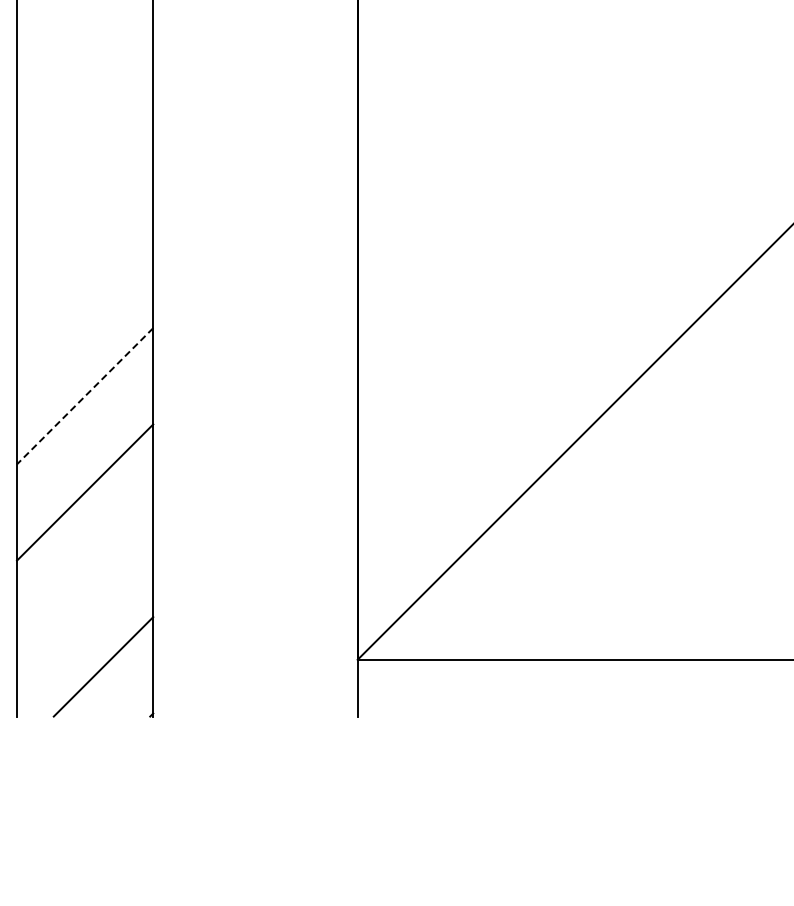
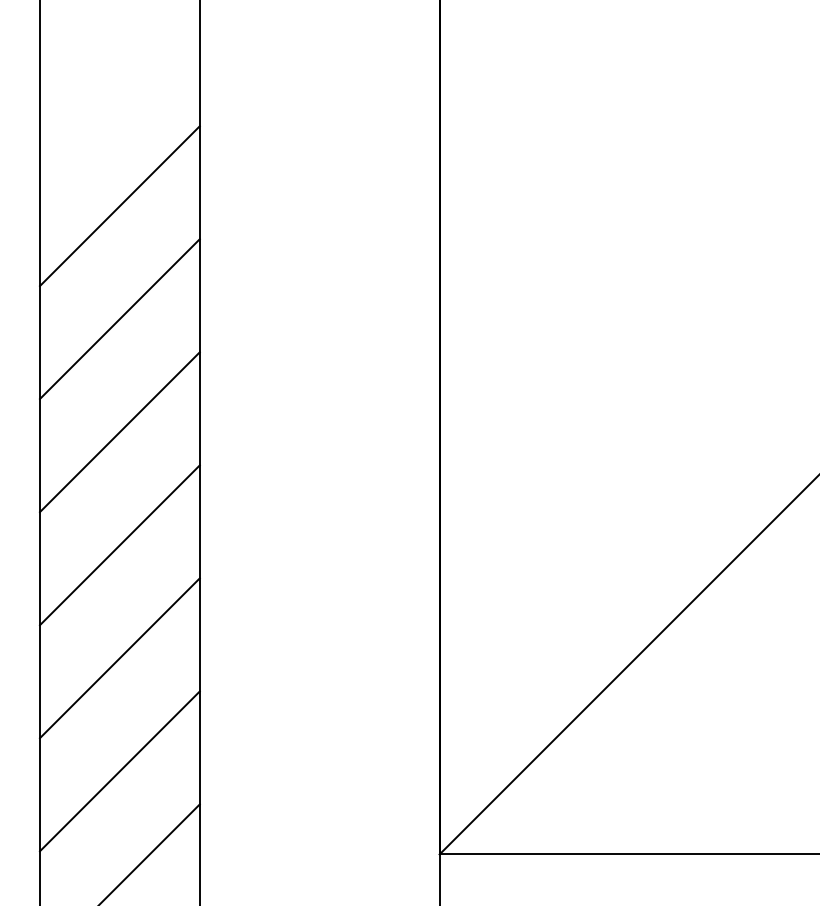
line: (85, 107) -> (120, 206), added
line: (85, 203) -> (120, 319), added
line: (85, 299) -> (120, 431), added
line: (84, 396) -> (119, 545), dashed -> solid
line: (85, 588) -> (120, 770), added

